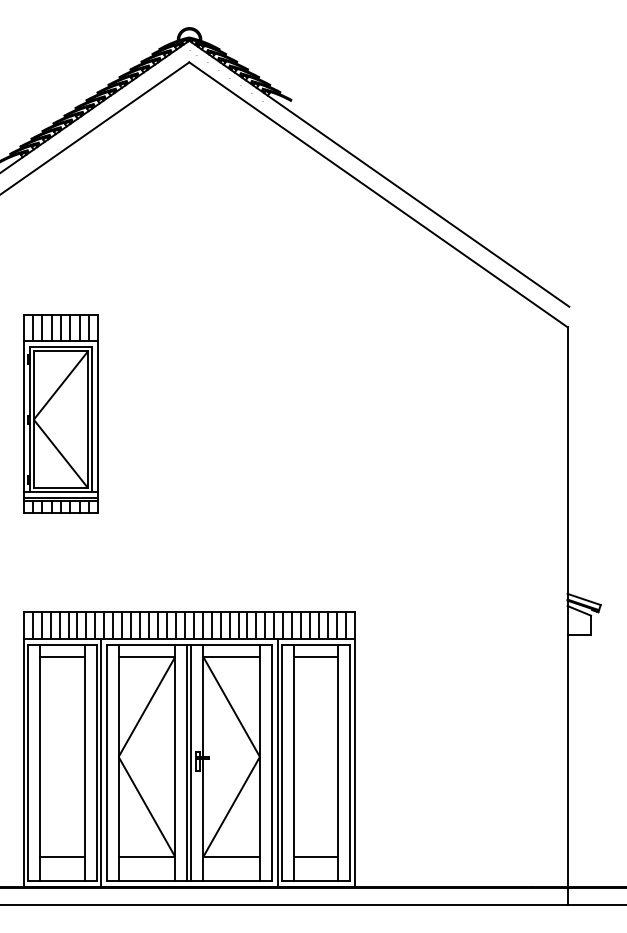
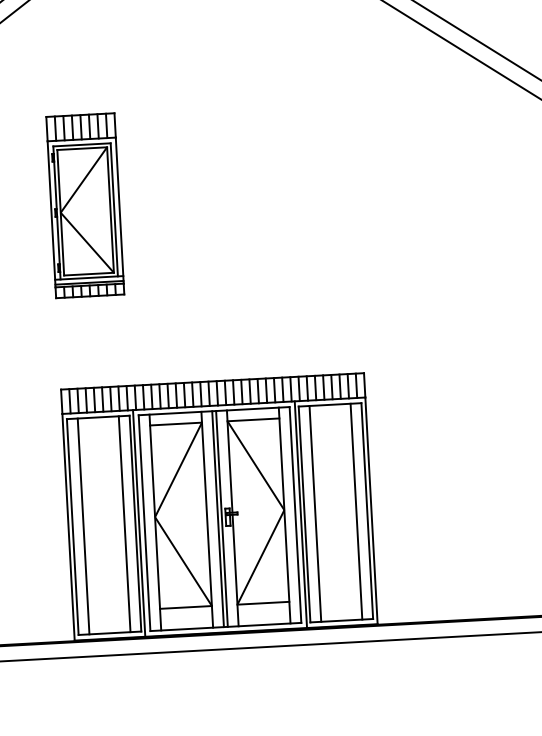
line: (62, 656) -> (98, 428), removed
line: (315, 656) -> (330, 415), removed
line: (62, 857) -> (108, 611), removed
line: (315, 857) -> (340, 599), removed

